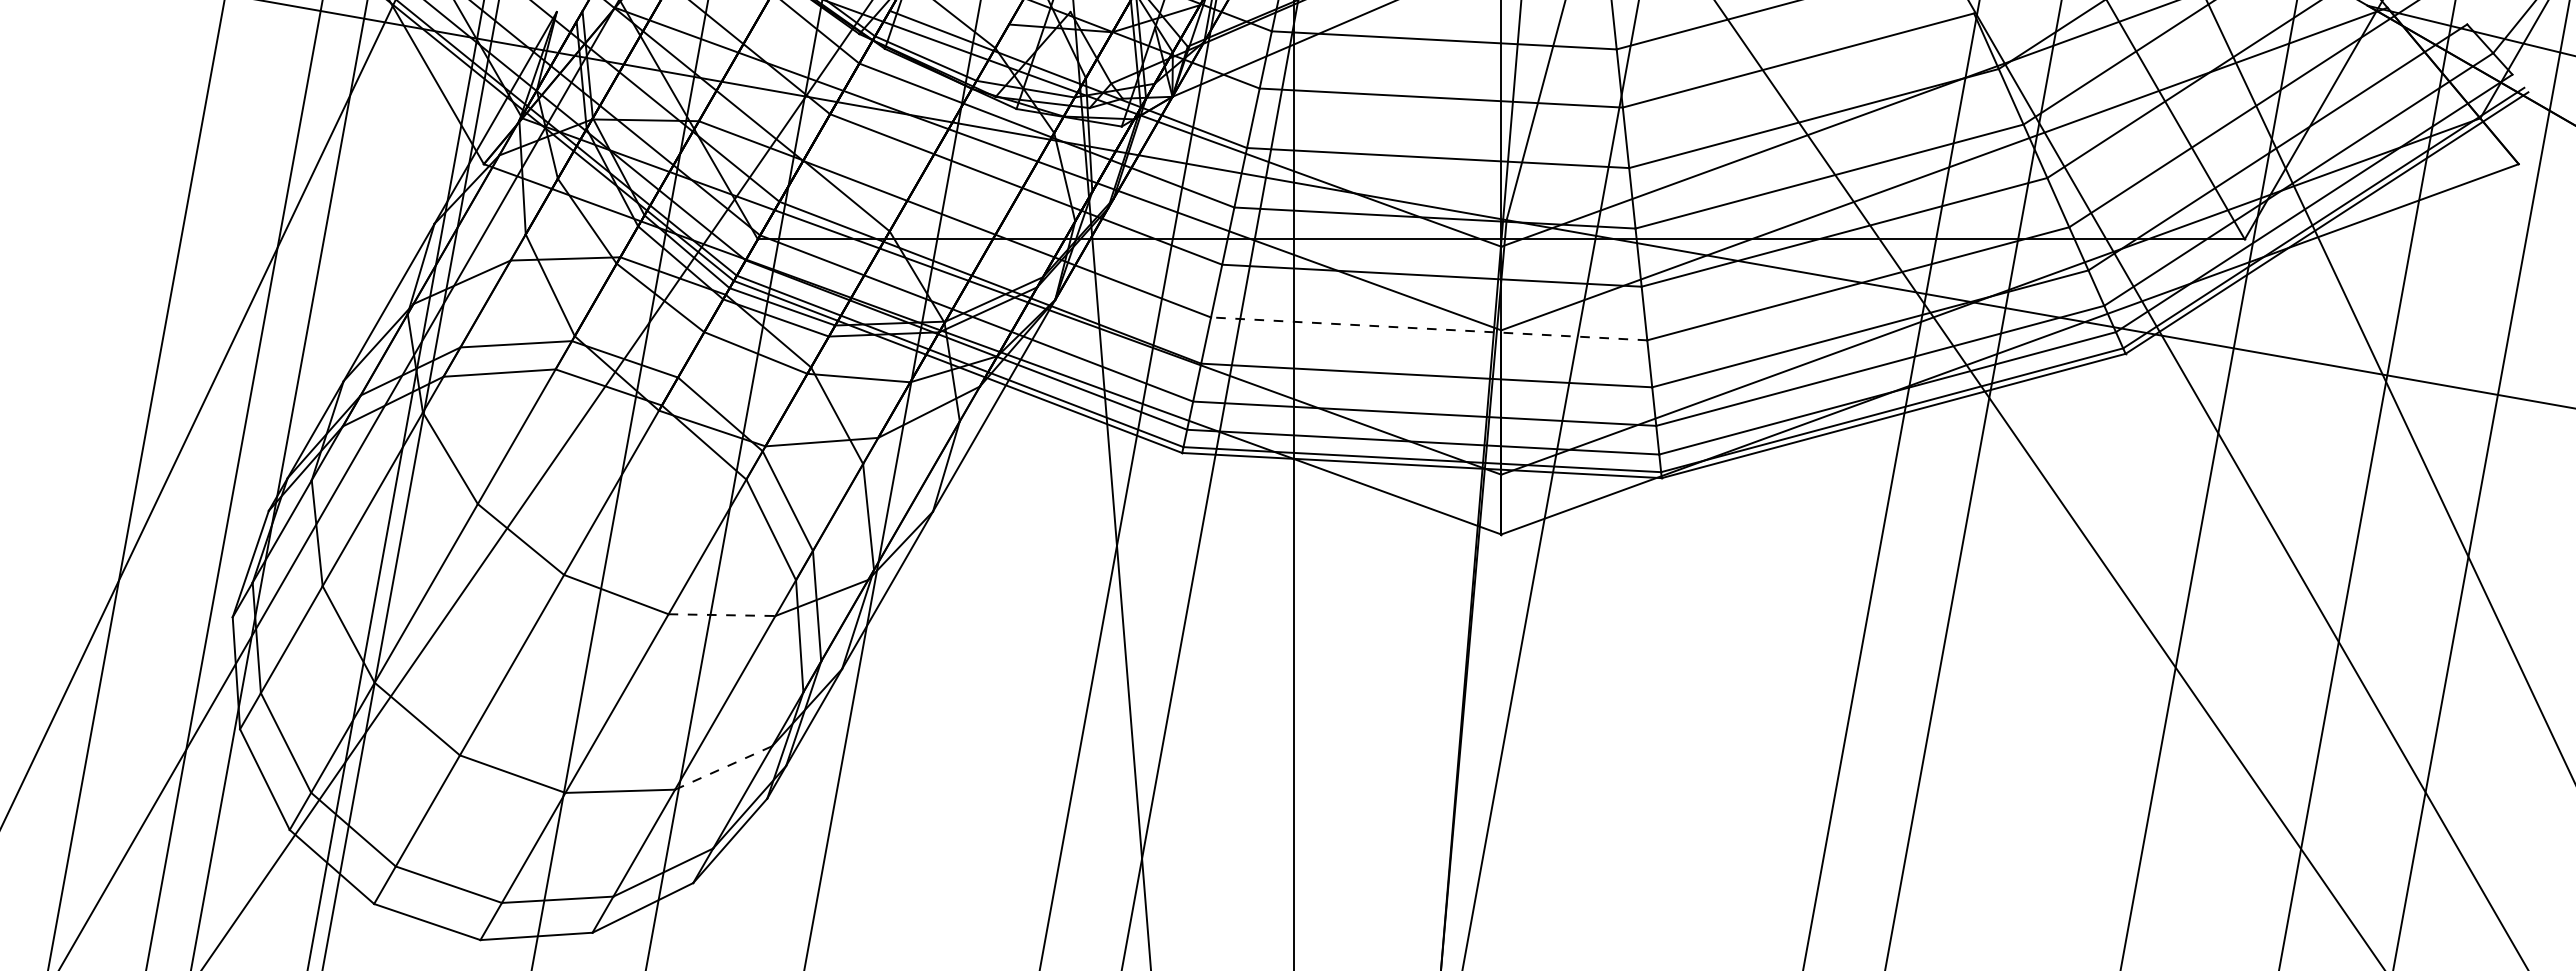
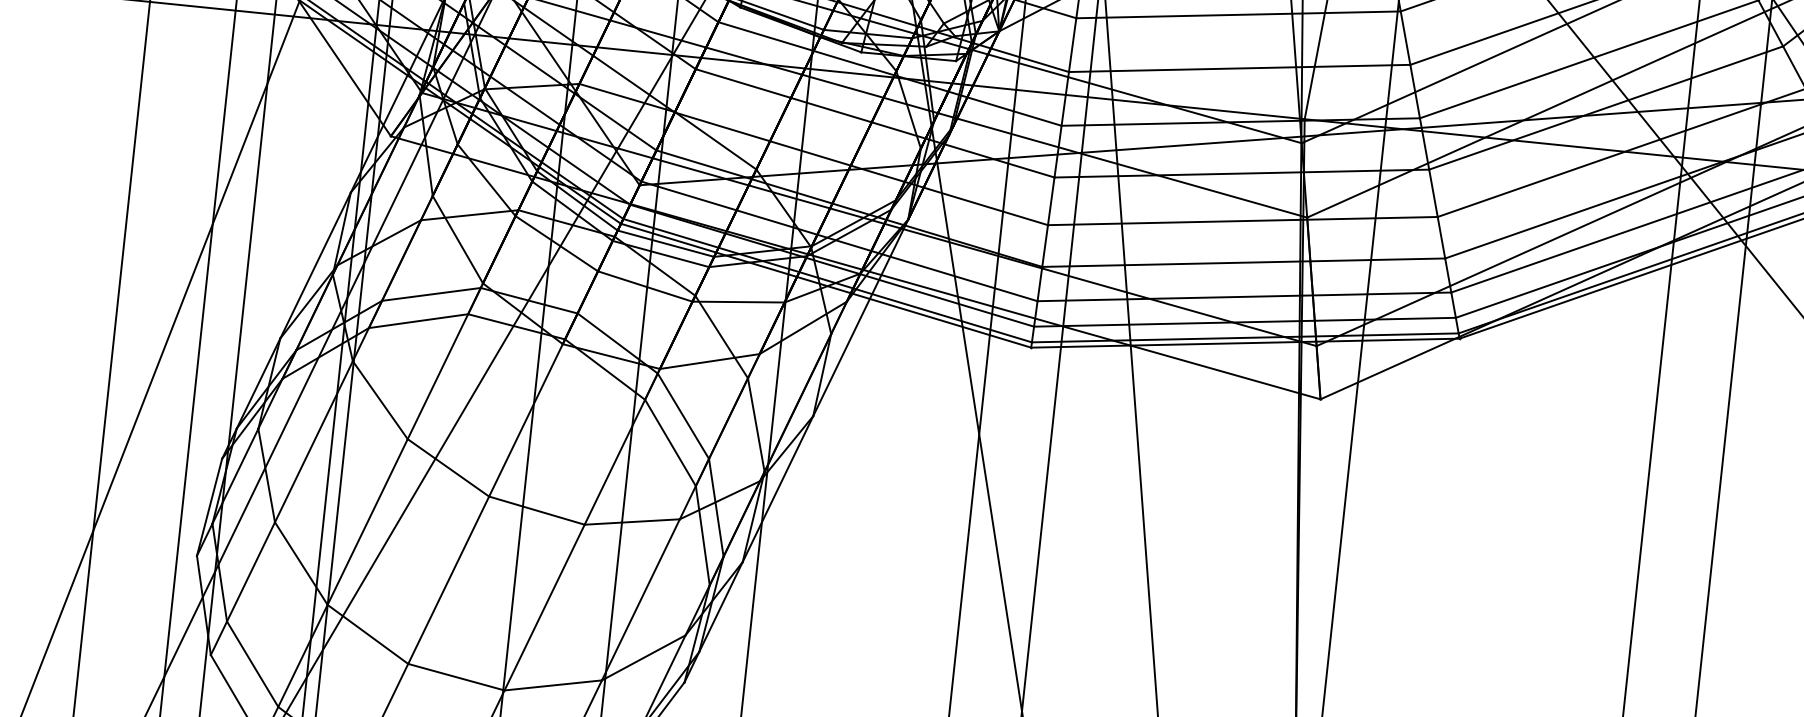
line: (1428, 328) -> (1242, 220), dashed -> solid
line: (722, 615) -> (632, 522), dashed -> solid
line: (724, 767) -> (644, 657), dashed -> solid

